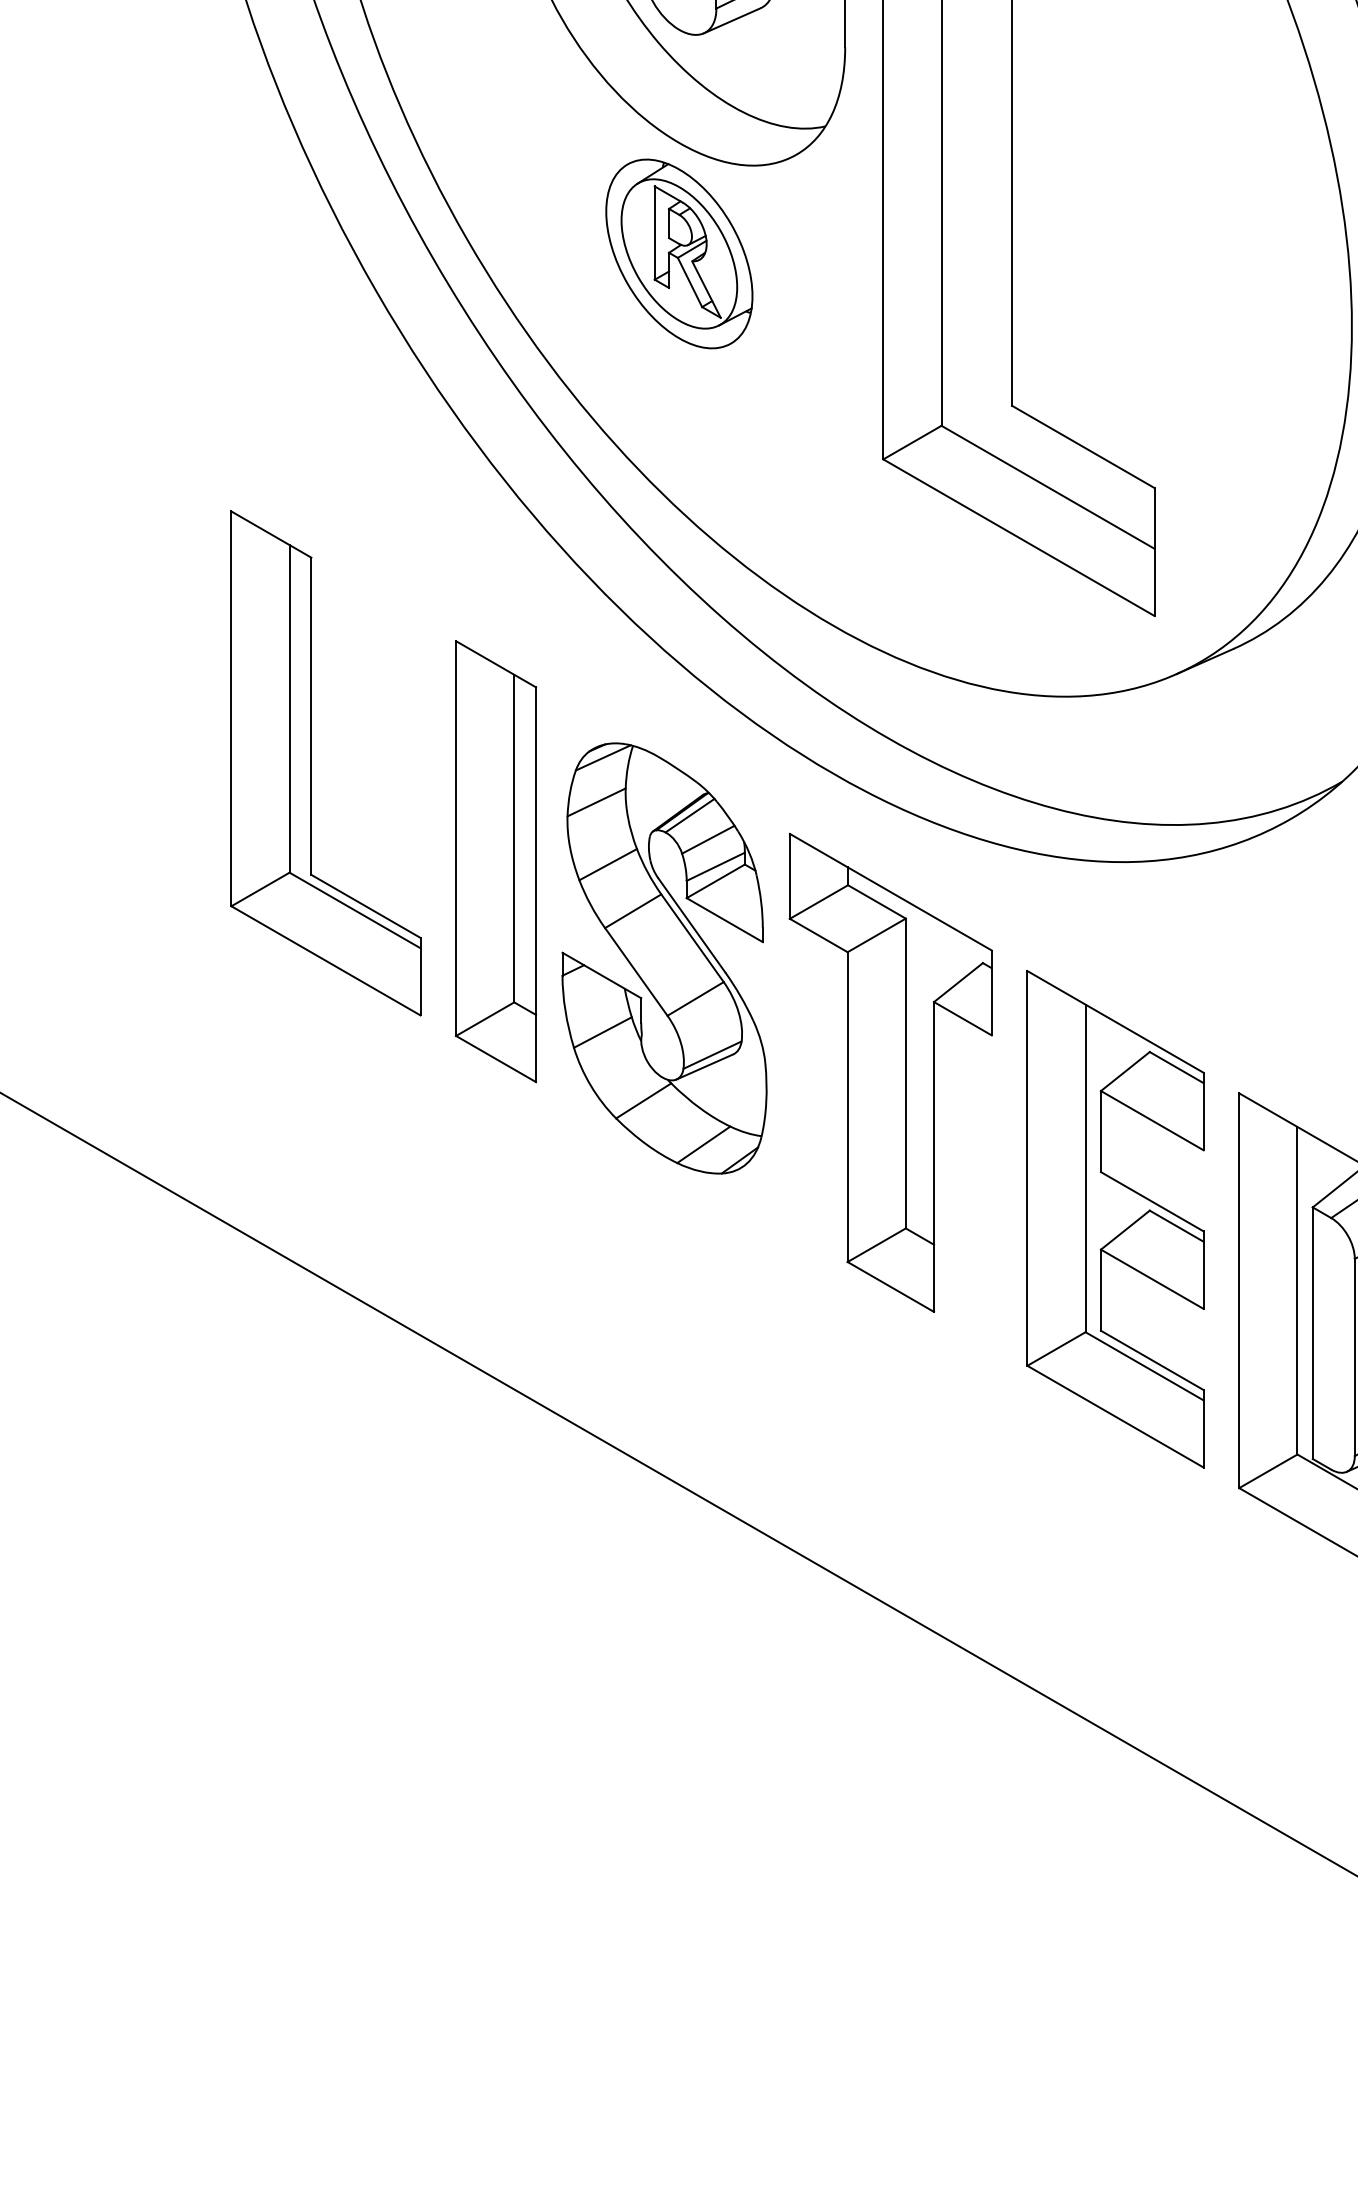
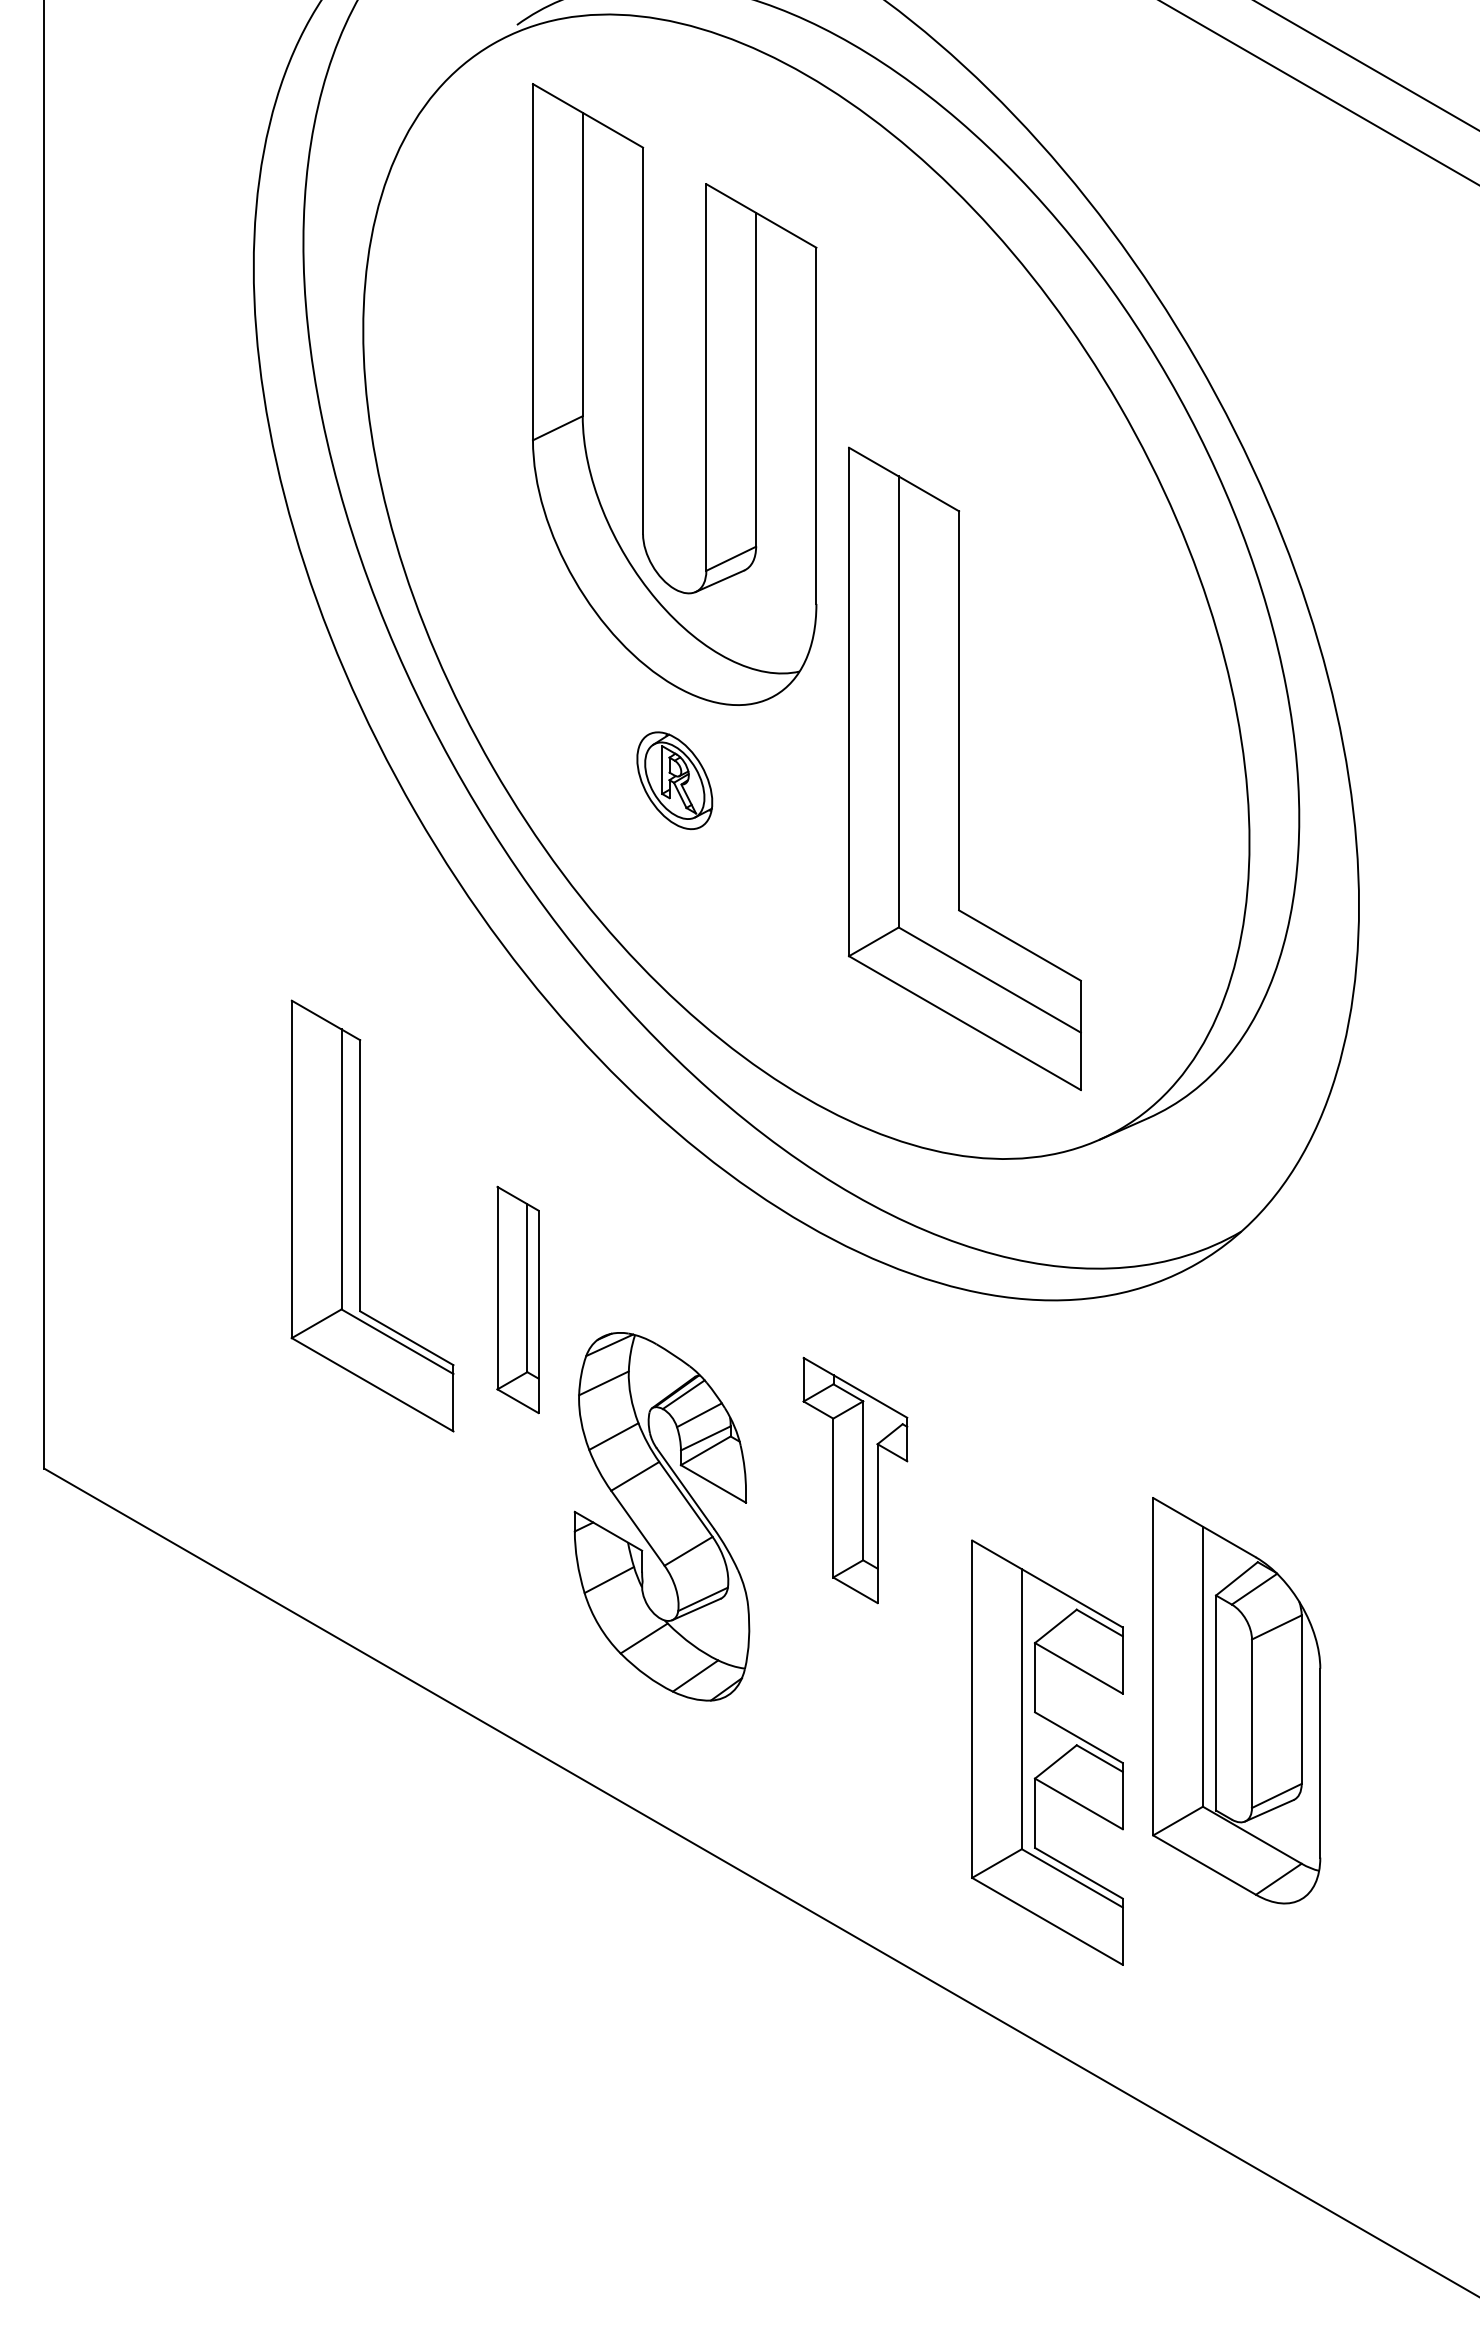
part: (679, 253) -> (674, 780), size x0.6
part: (495, 861) -> (517, 1299), size x0.6
part: (663, 958) -> (661, 1516), moved
part: (890, 1072) -> (855, 1480), size x0.6
part: (1115, 1219) -> (1047, 1752), moved

